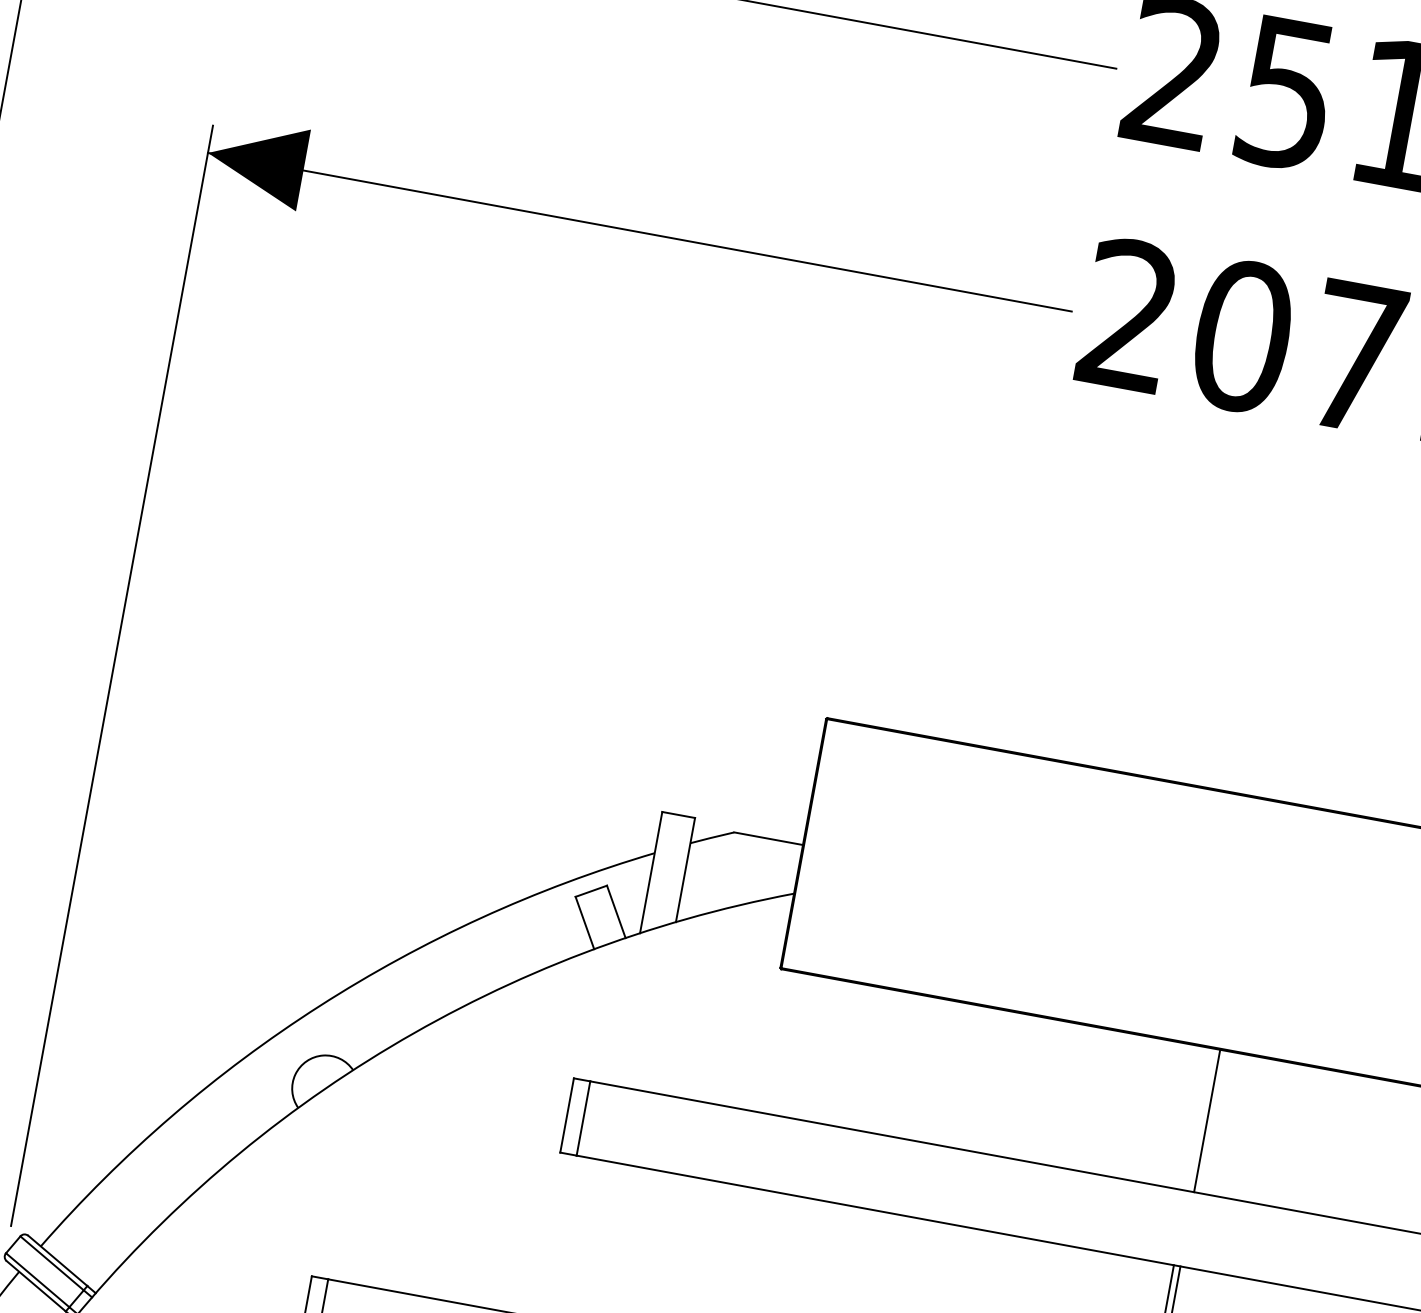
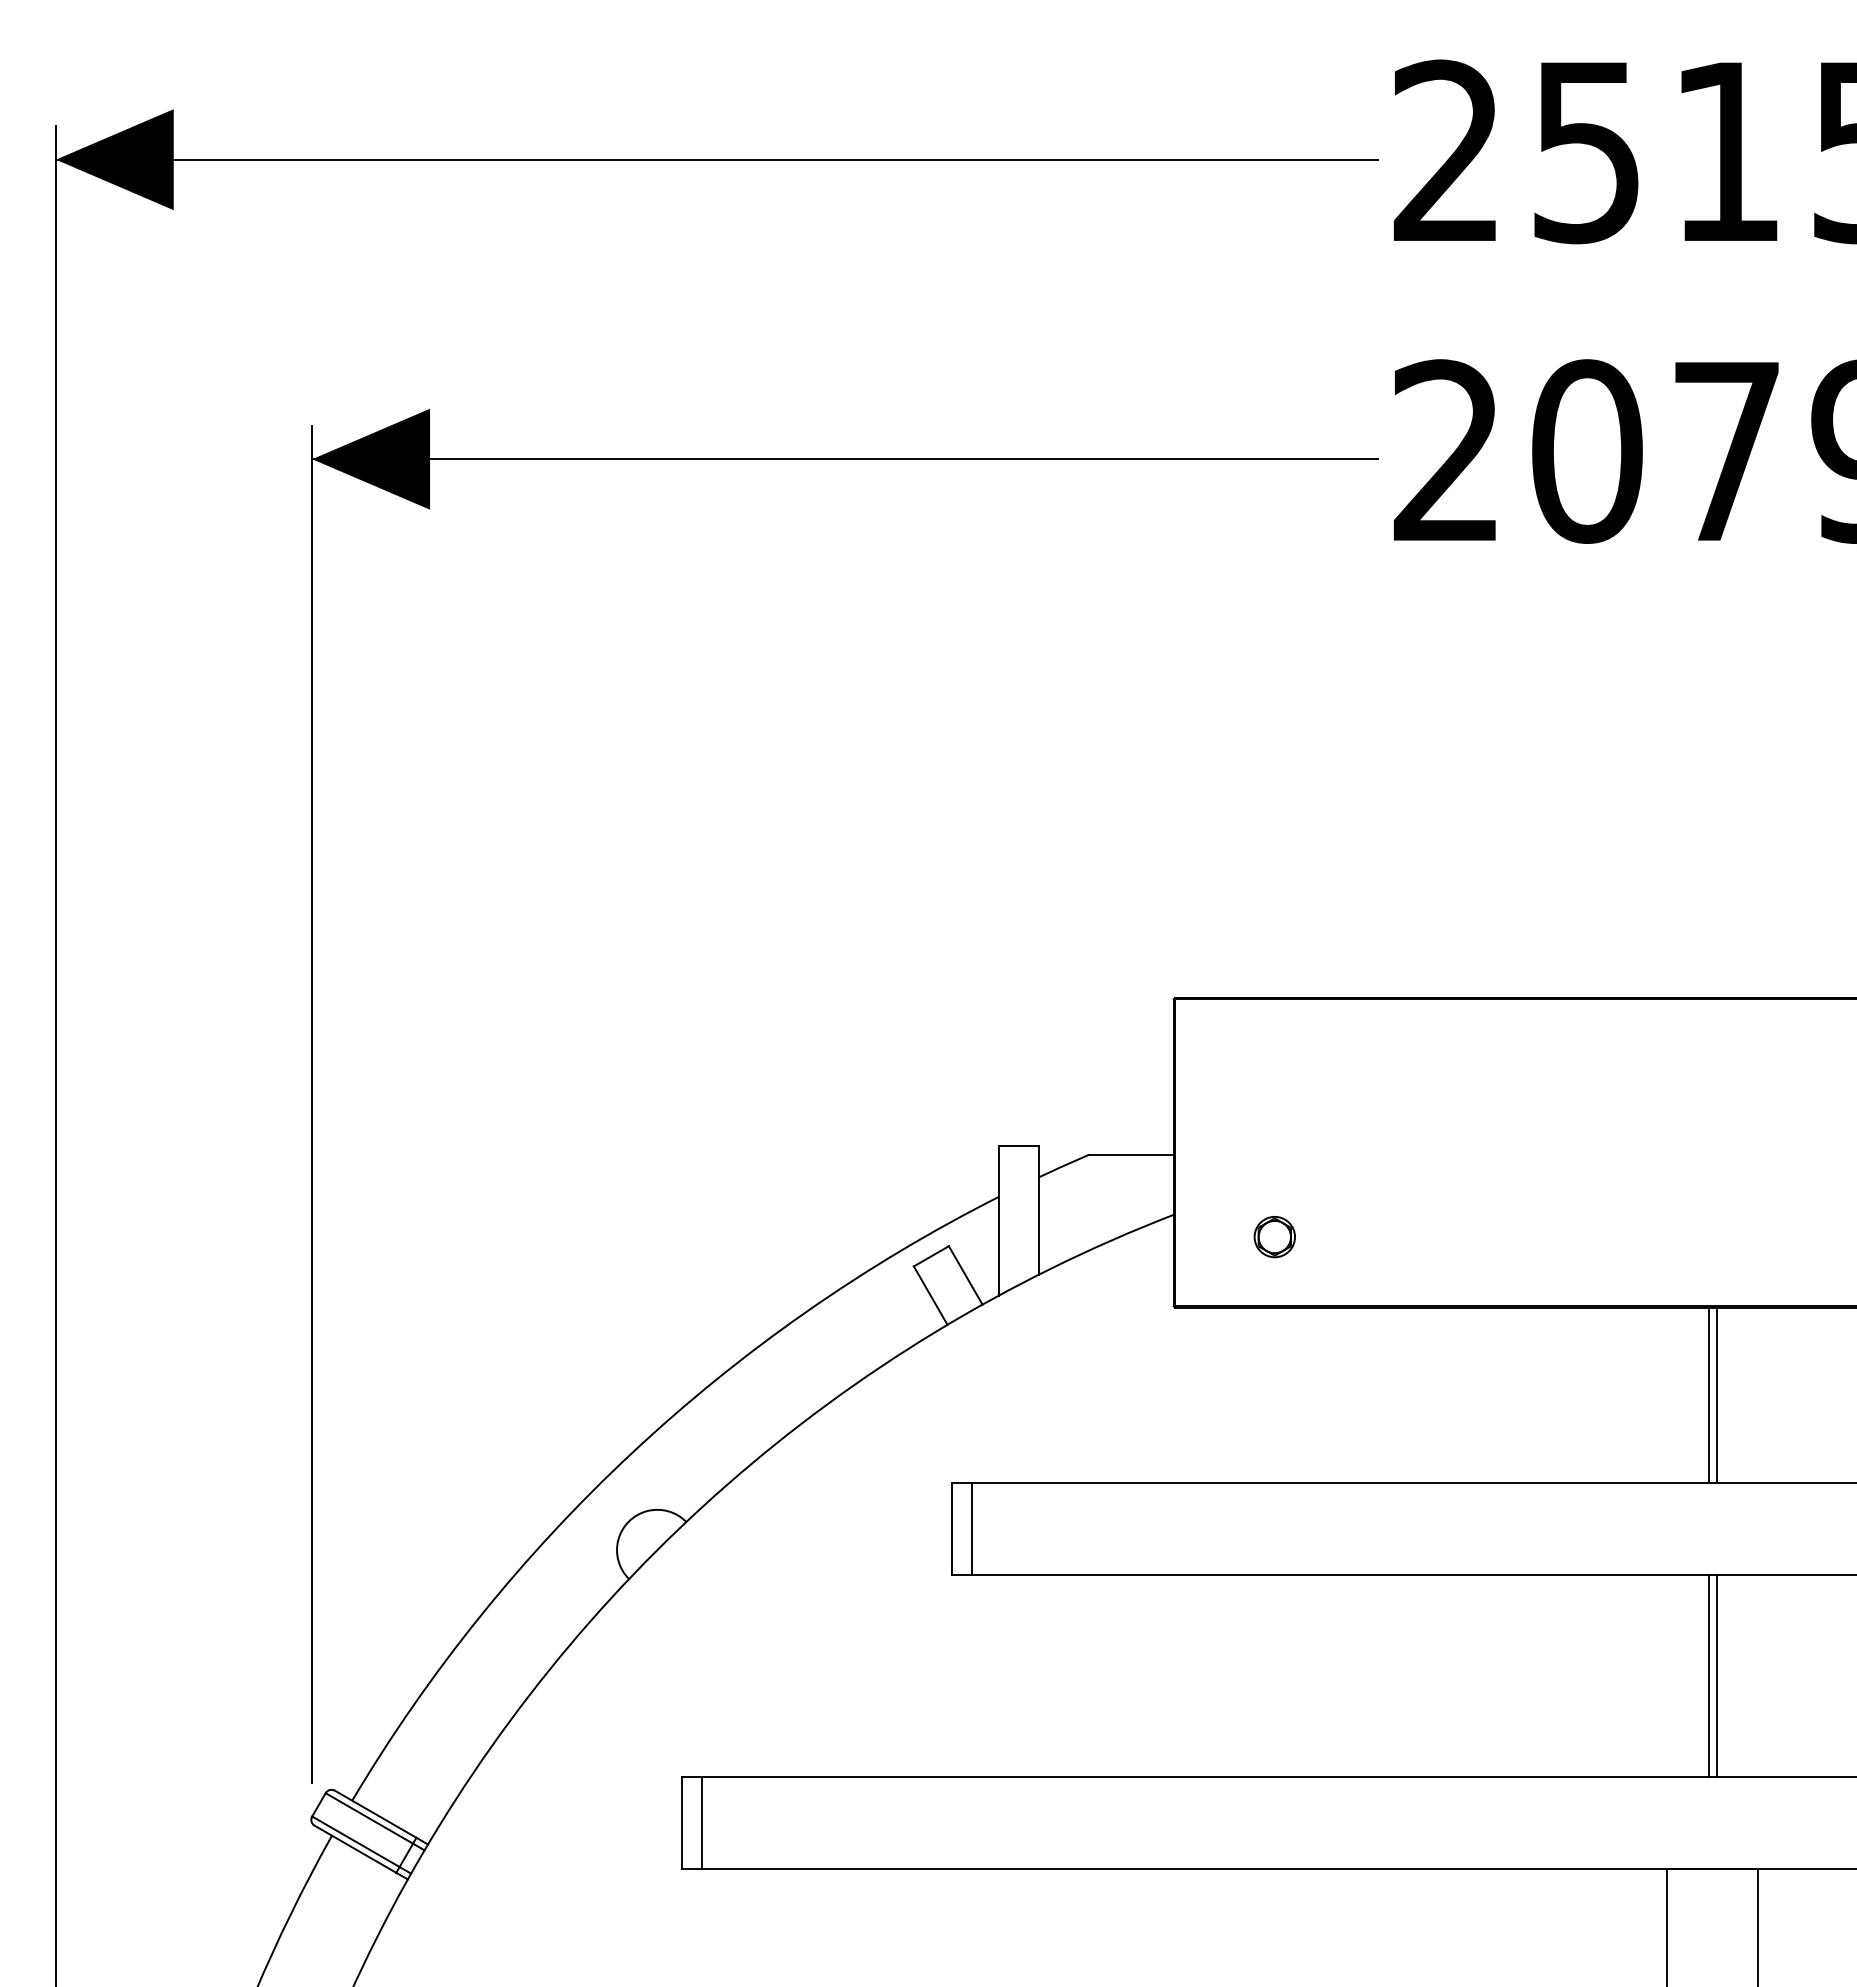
part: (872, 927) -> (1274, 1237), added
line: (1200, 1119) -> (1708, 1395), added

